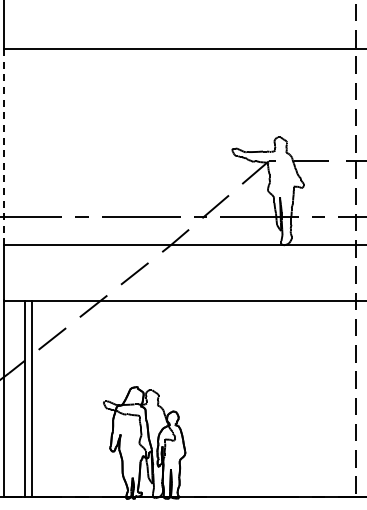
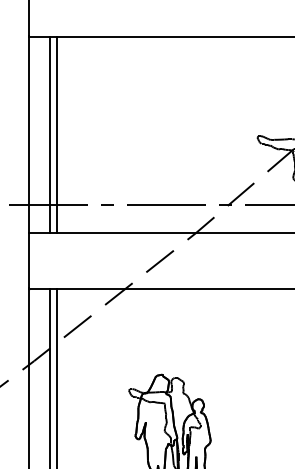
line: (4, 146) -> (29, 134), dashed -> solid
line: (25, 147) -> (50, 135), added
line: (32, 147) -> (57, 135), added

